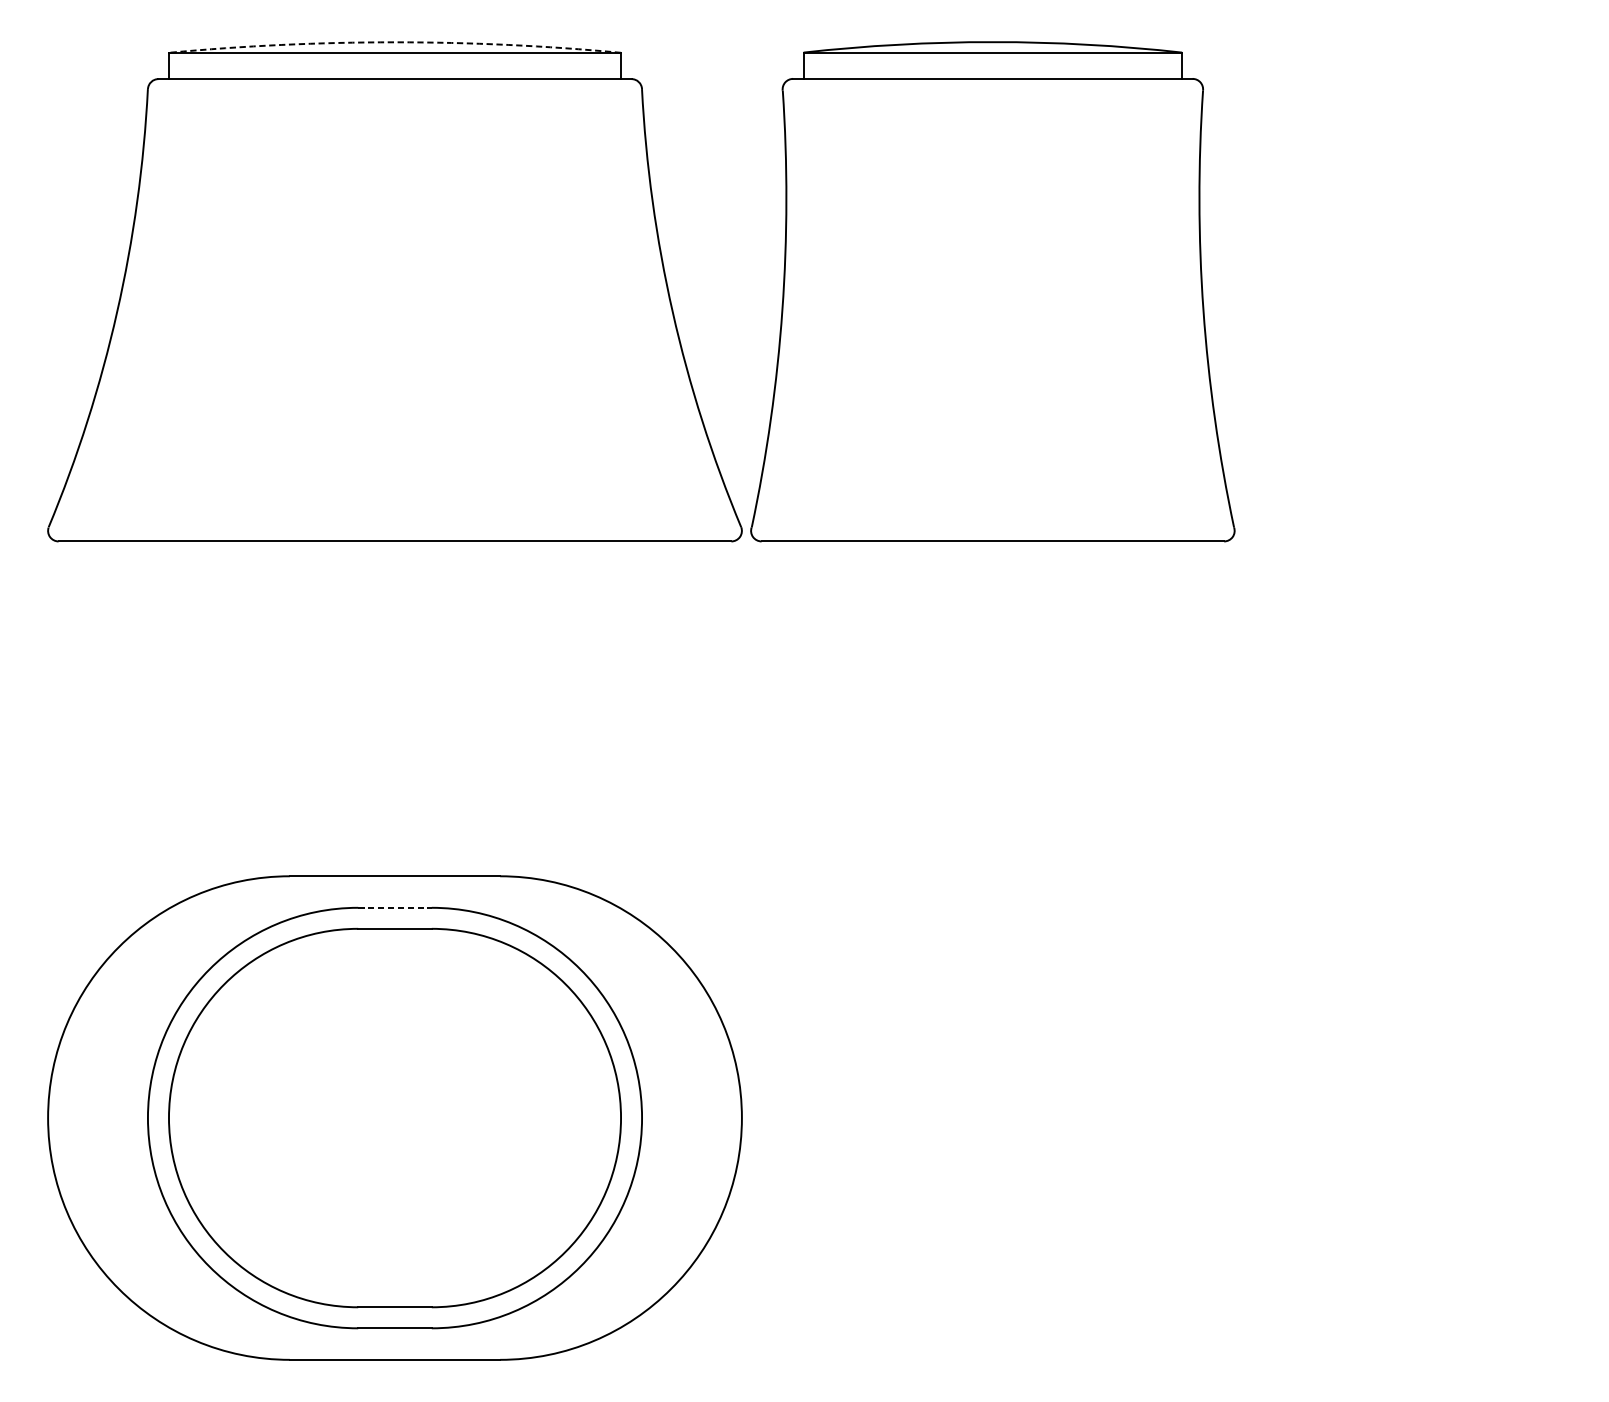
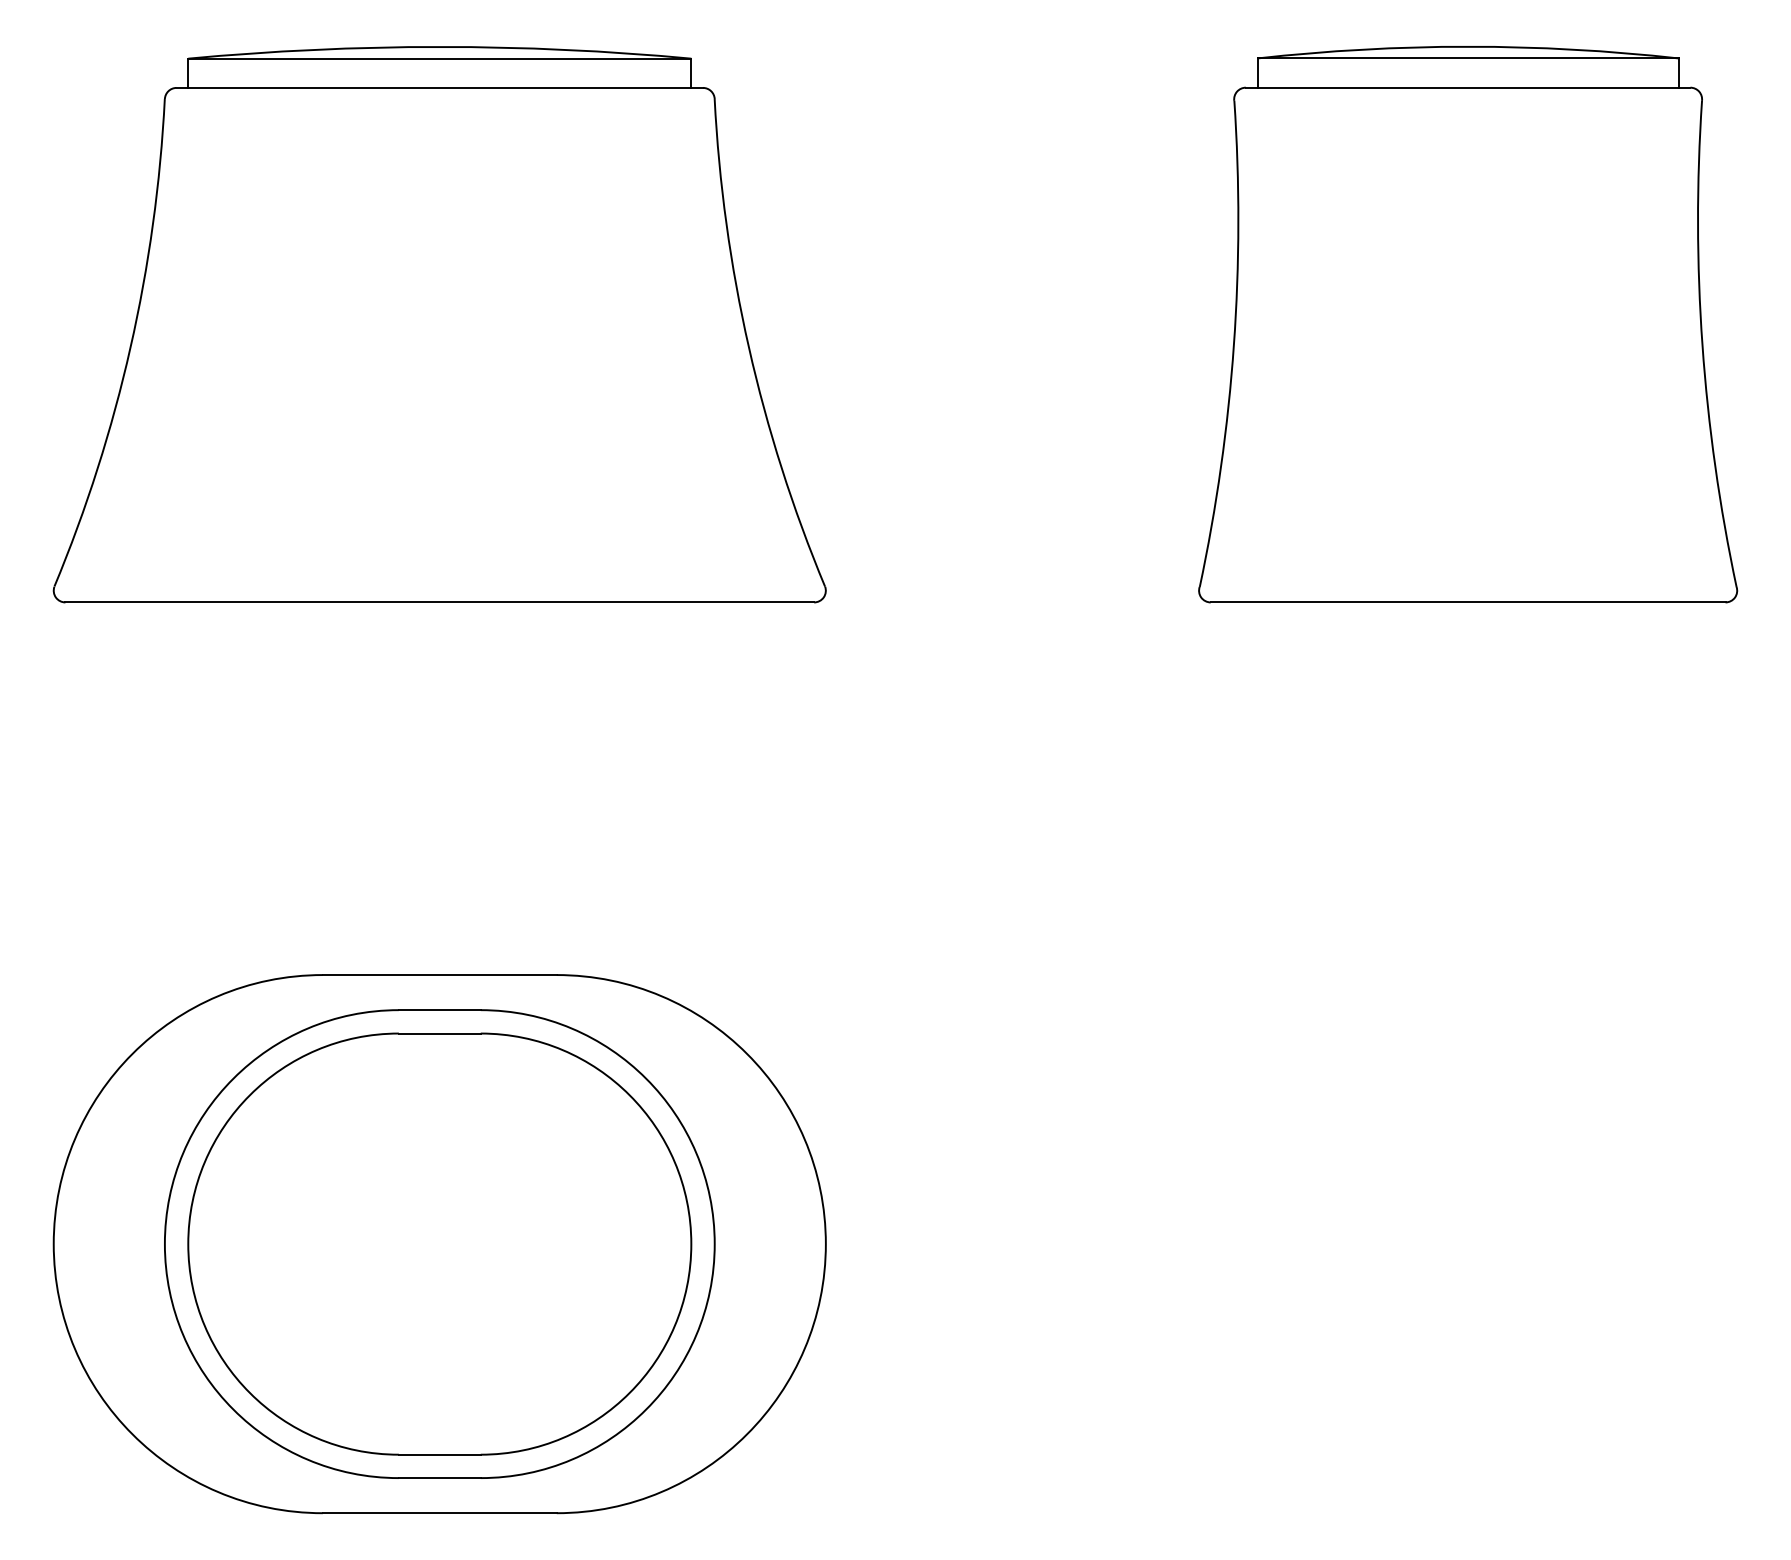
arc: (394, 41) -> (439, 46), dashed -> solid
part: (993, 291) -> (1468, 324), moved
line: (394, 908) -> (439, 1010), dashed -> solid

